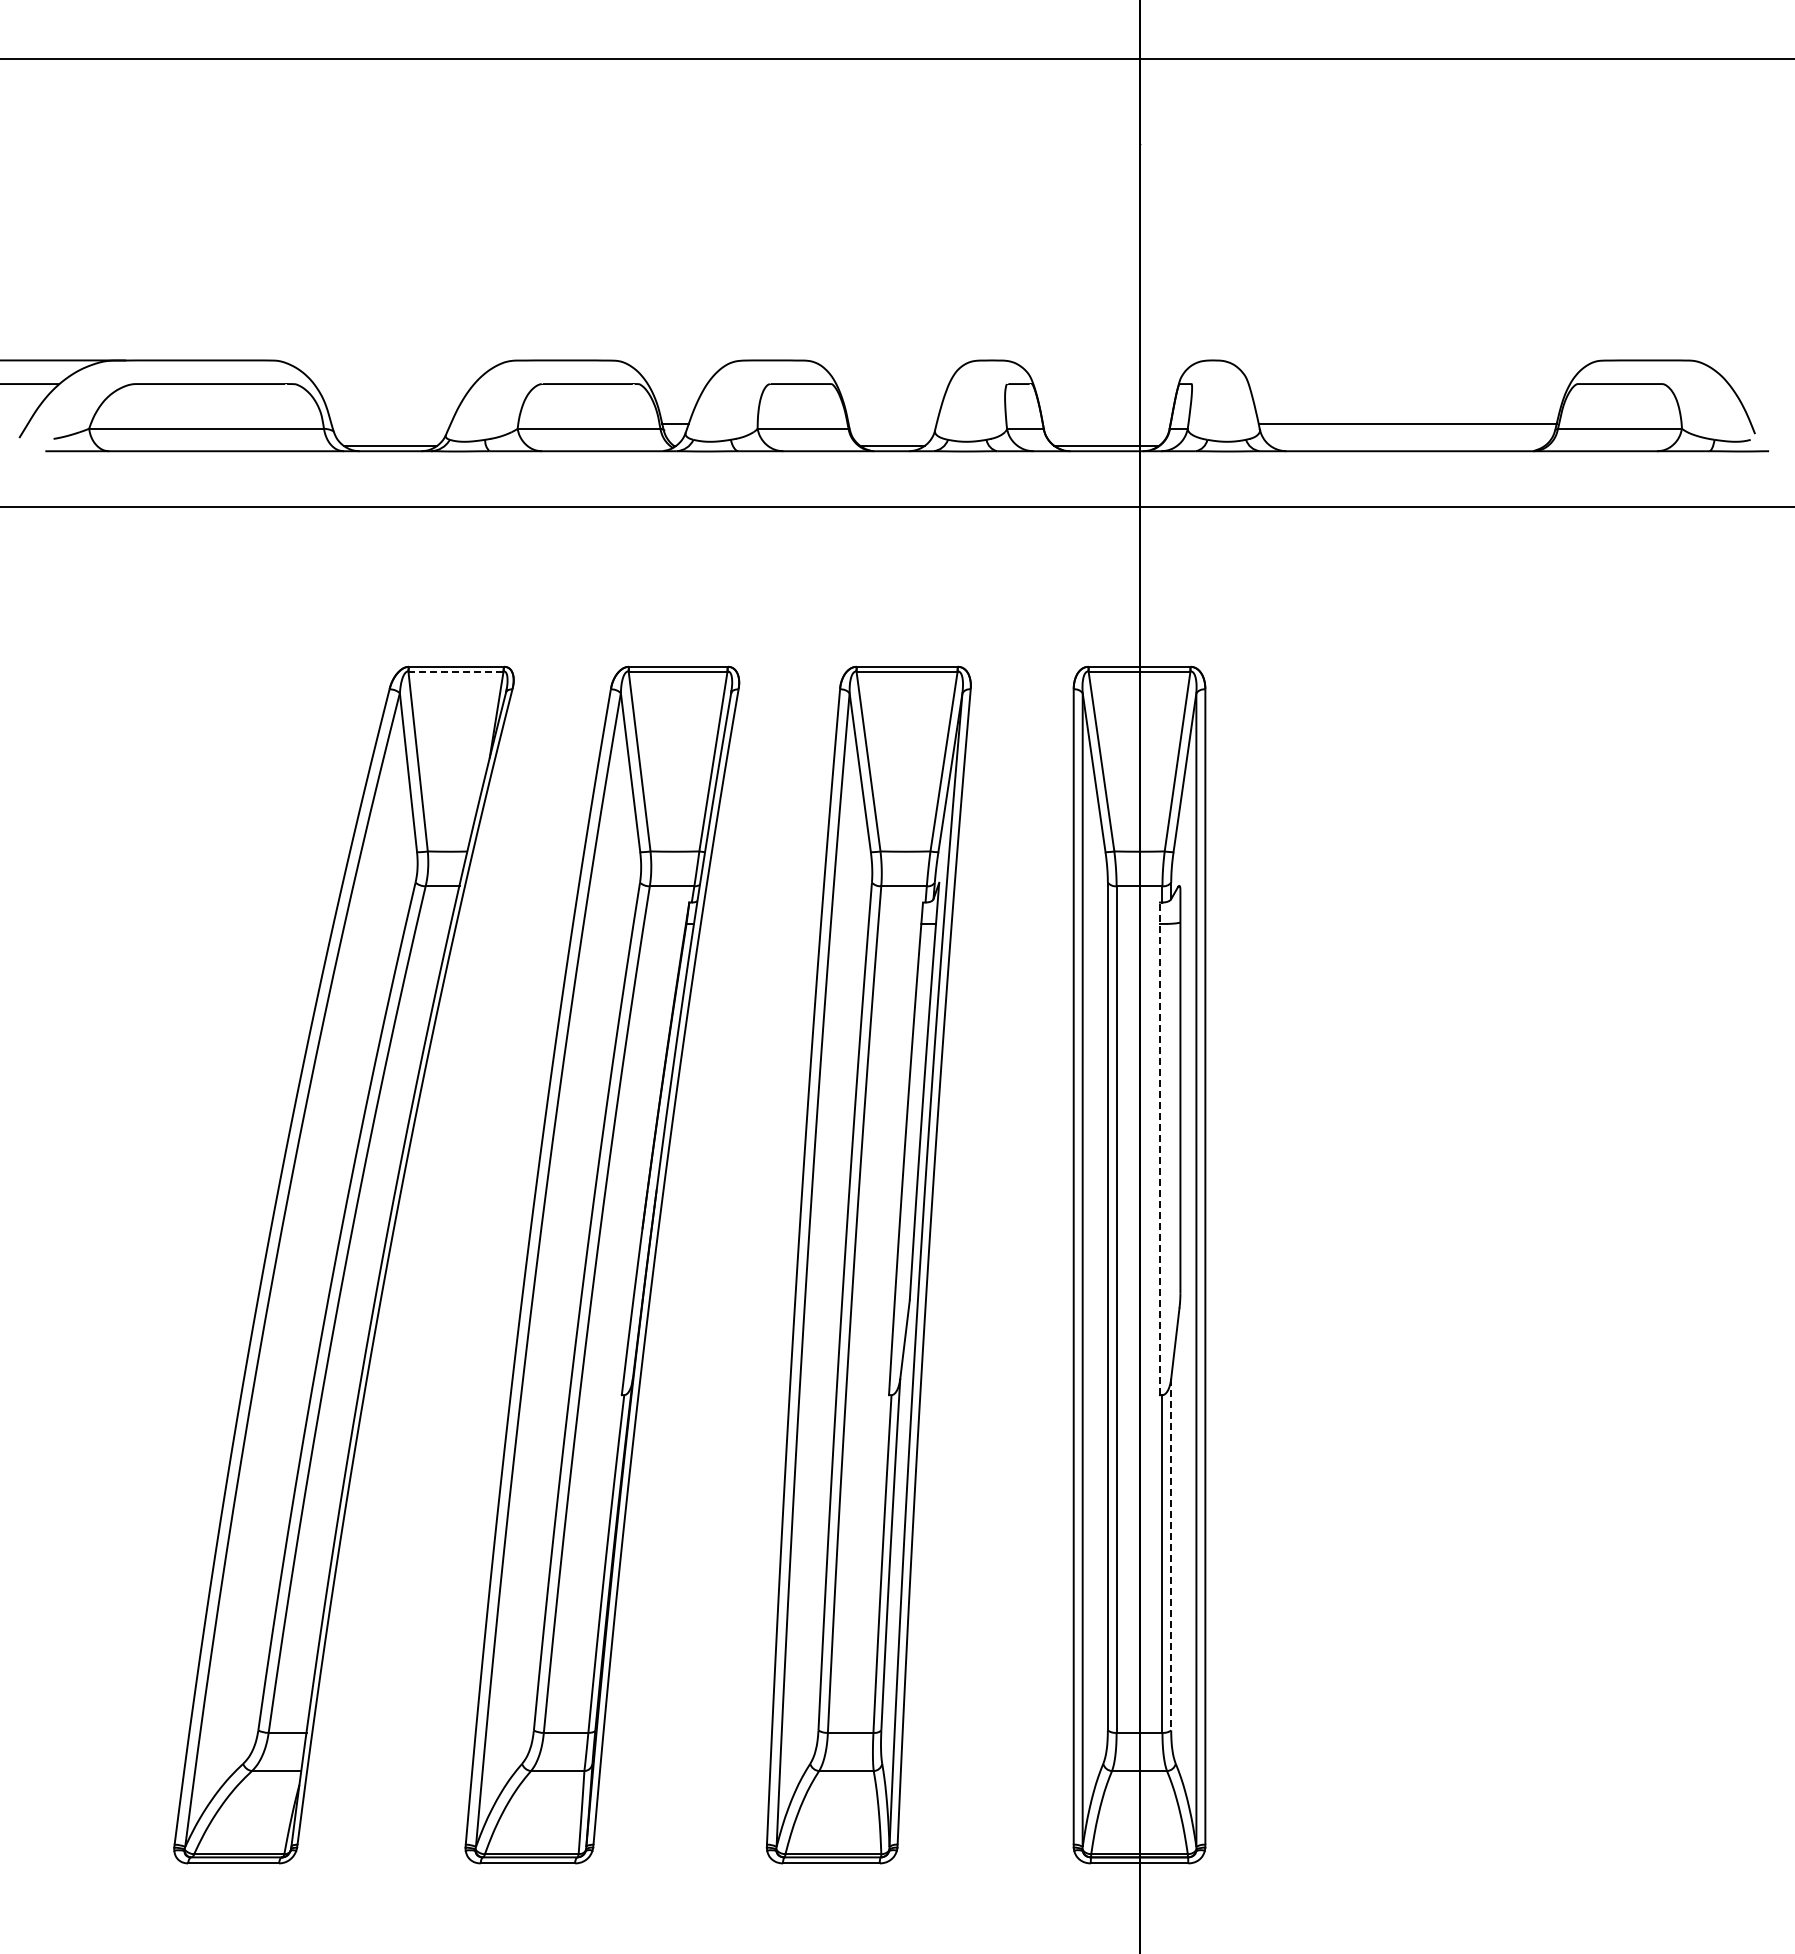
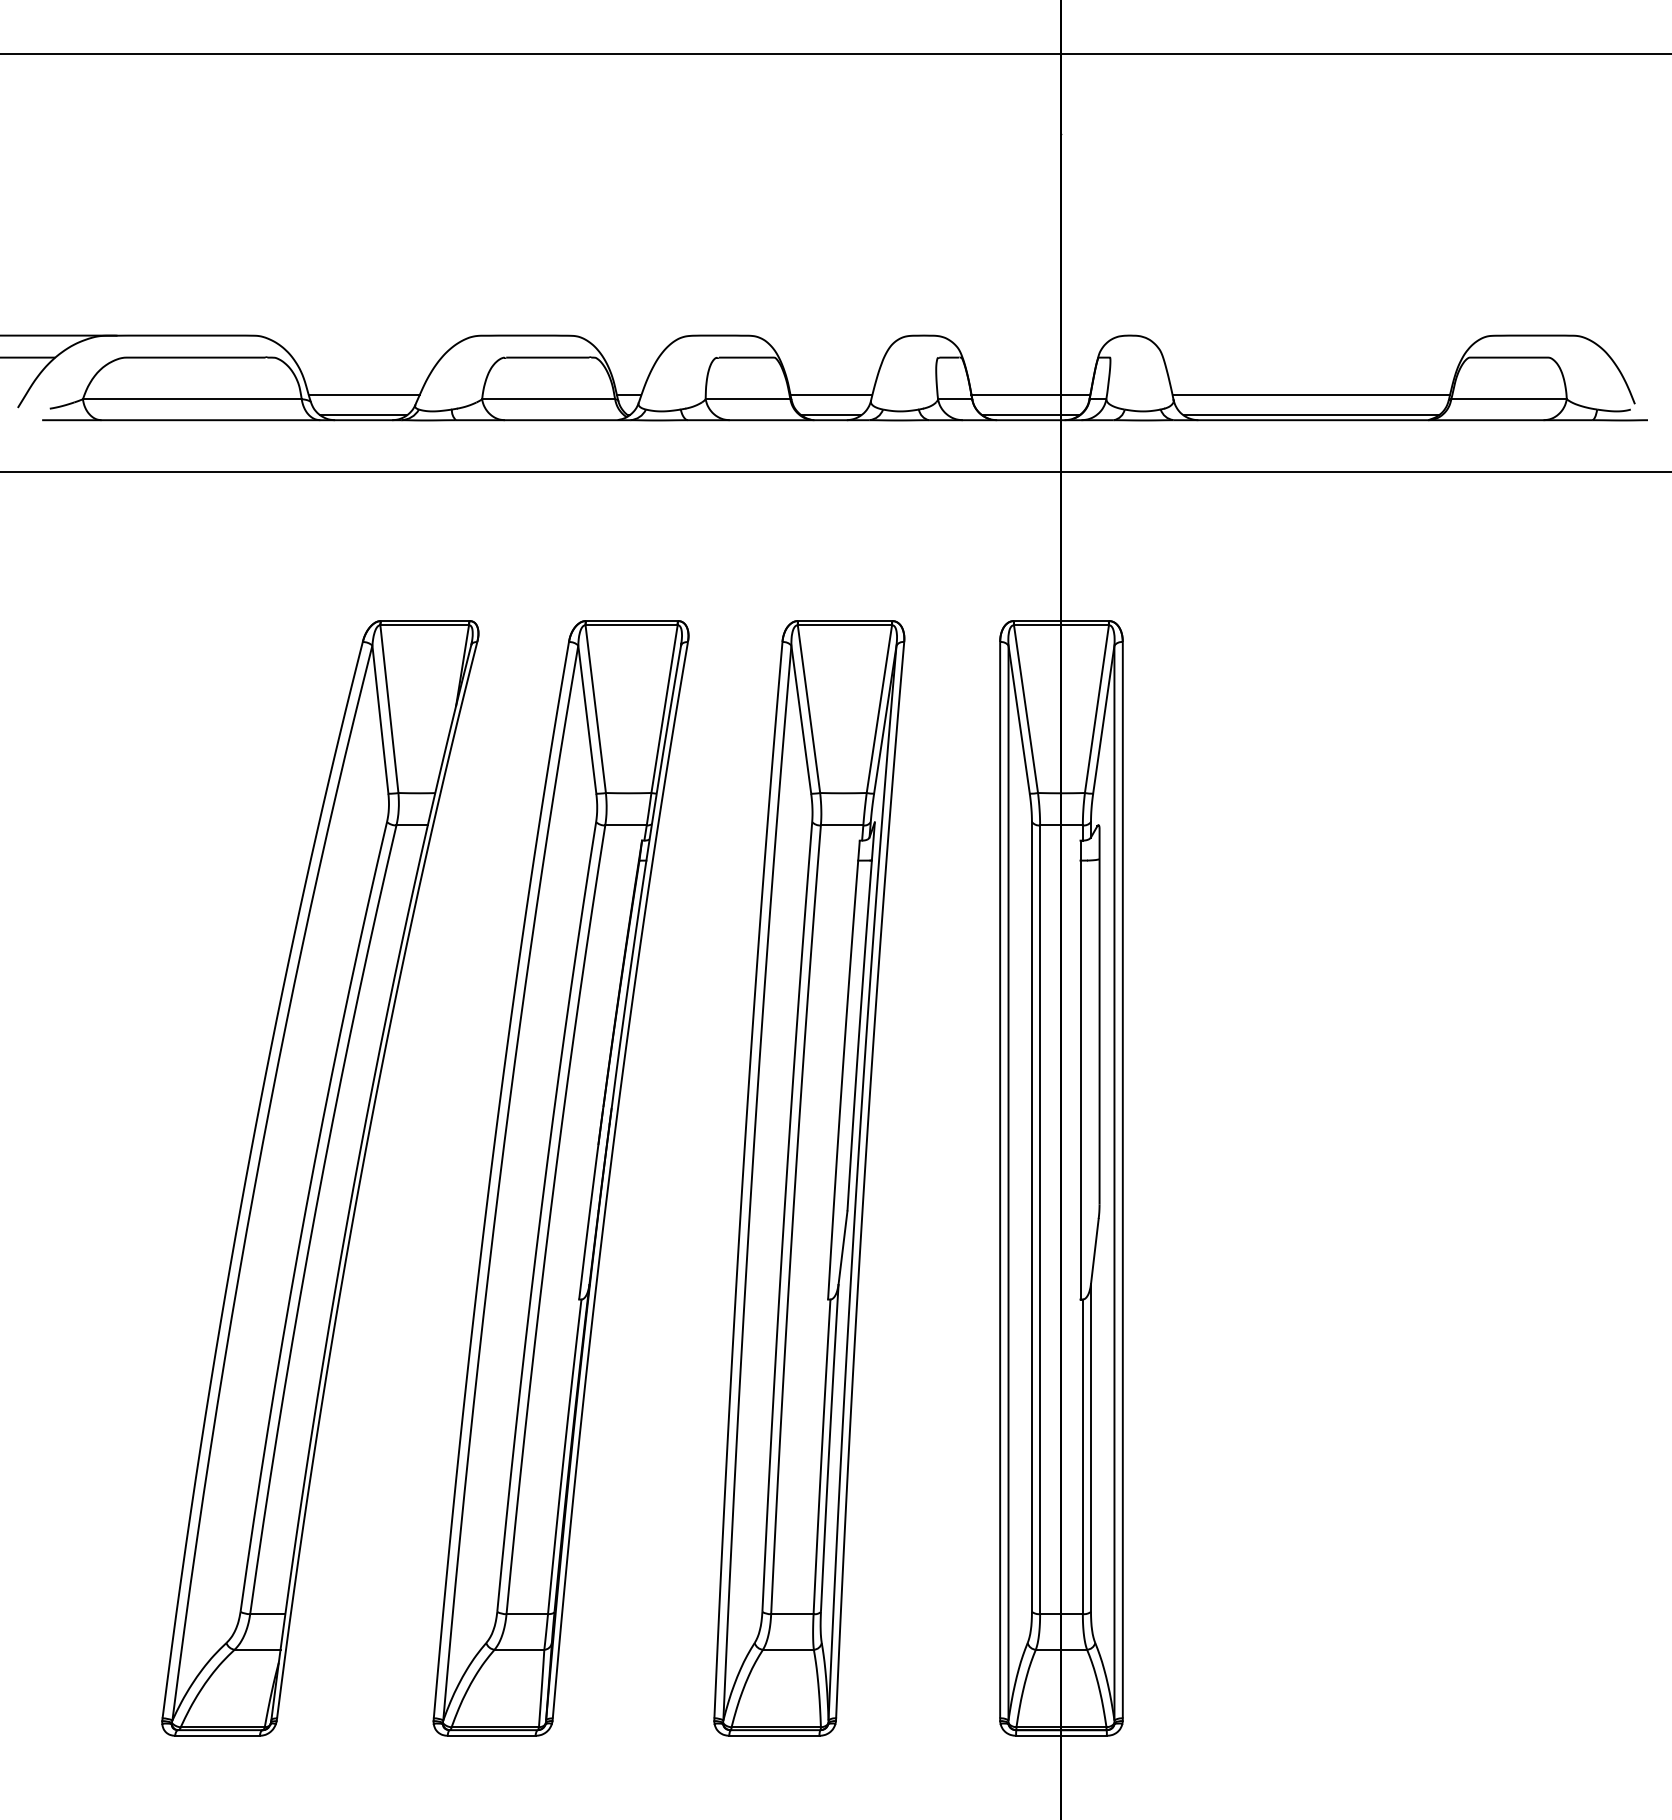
line: (390, 423) -> (363, 394), added
line: (892, 423) -> (831, 394), added
line: (1106, 423) -> (1030, 394), added
line: (1407, 445) -> (1311, 414), added
line: (456, 671) -> (425, 625), dashed -> solid
line: (1159, 1148) -> (1080, 1069), dashed -> solid
line: (1171, 1554) -> (1091, 1447), dashed -> solid

